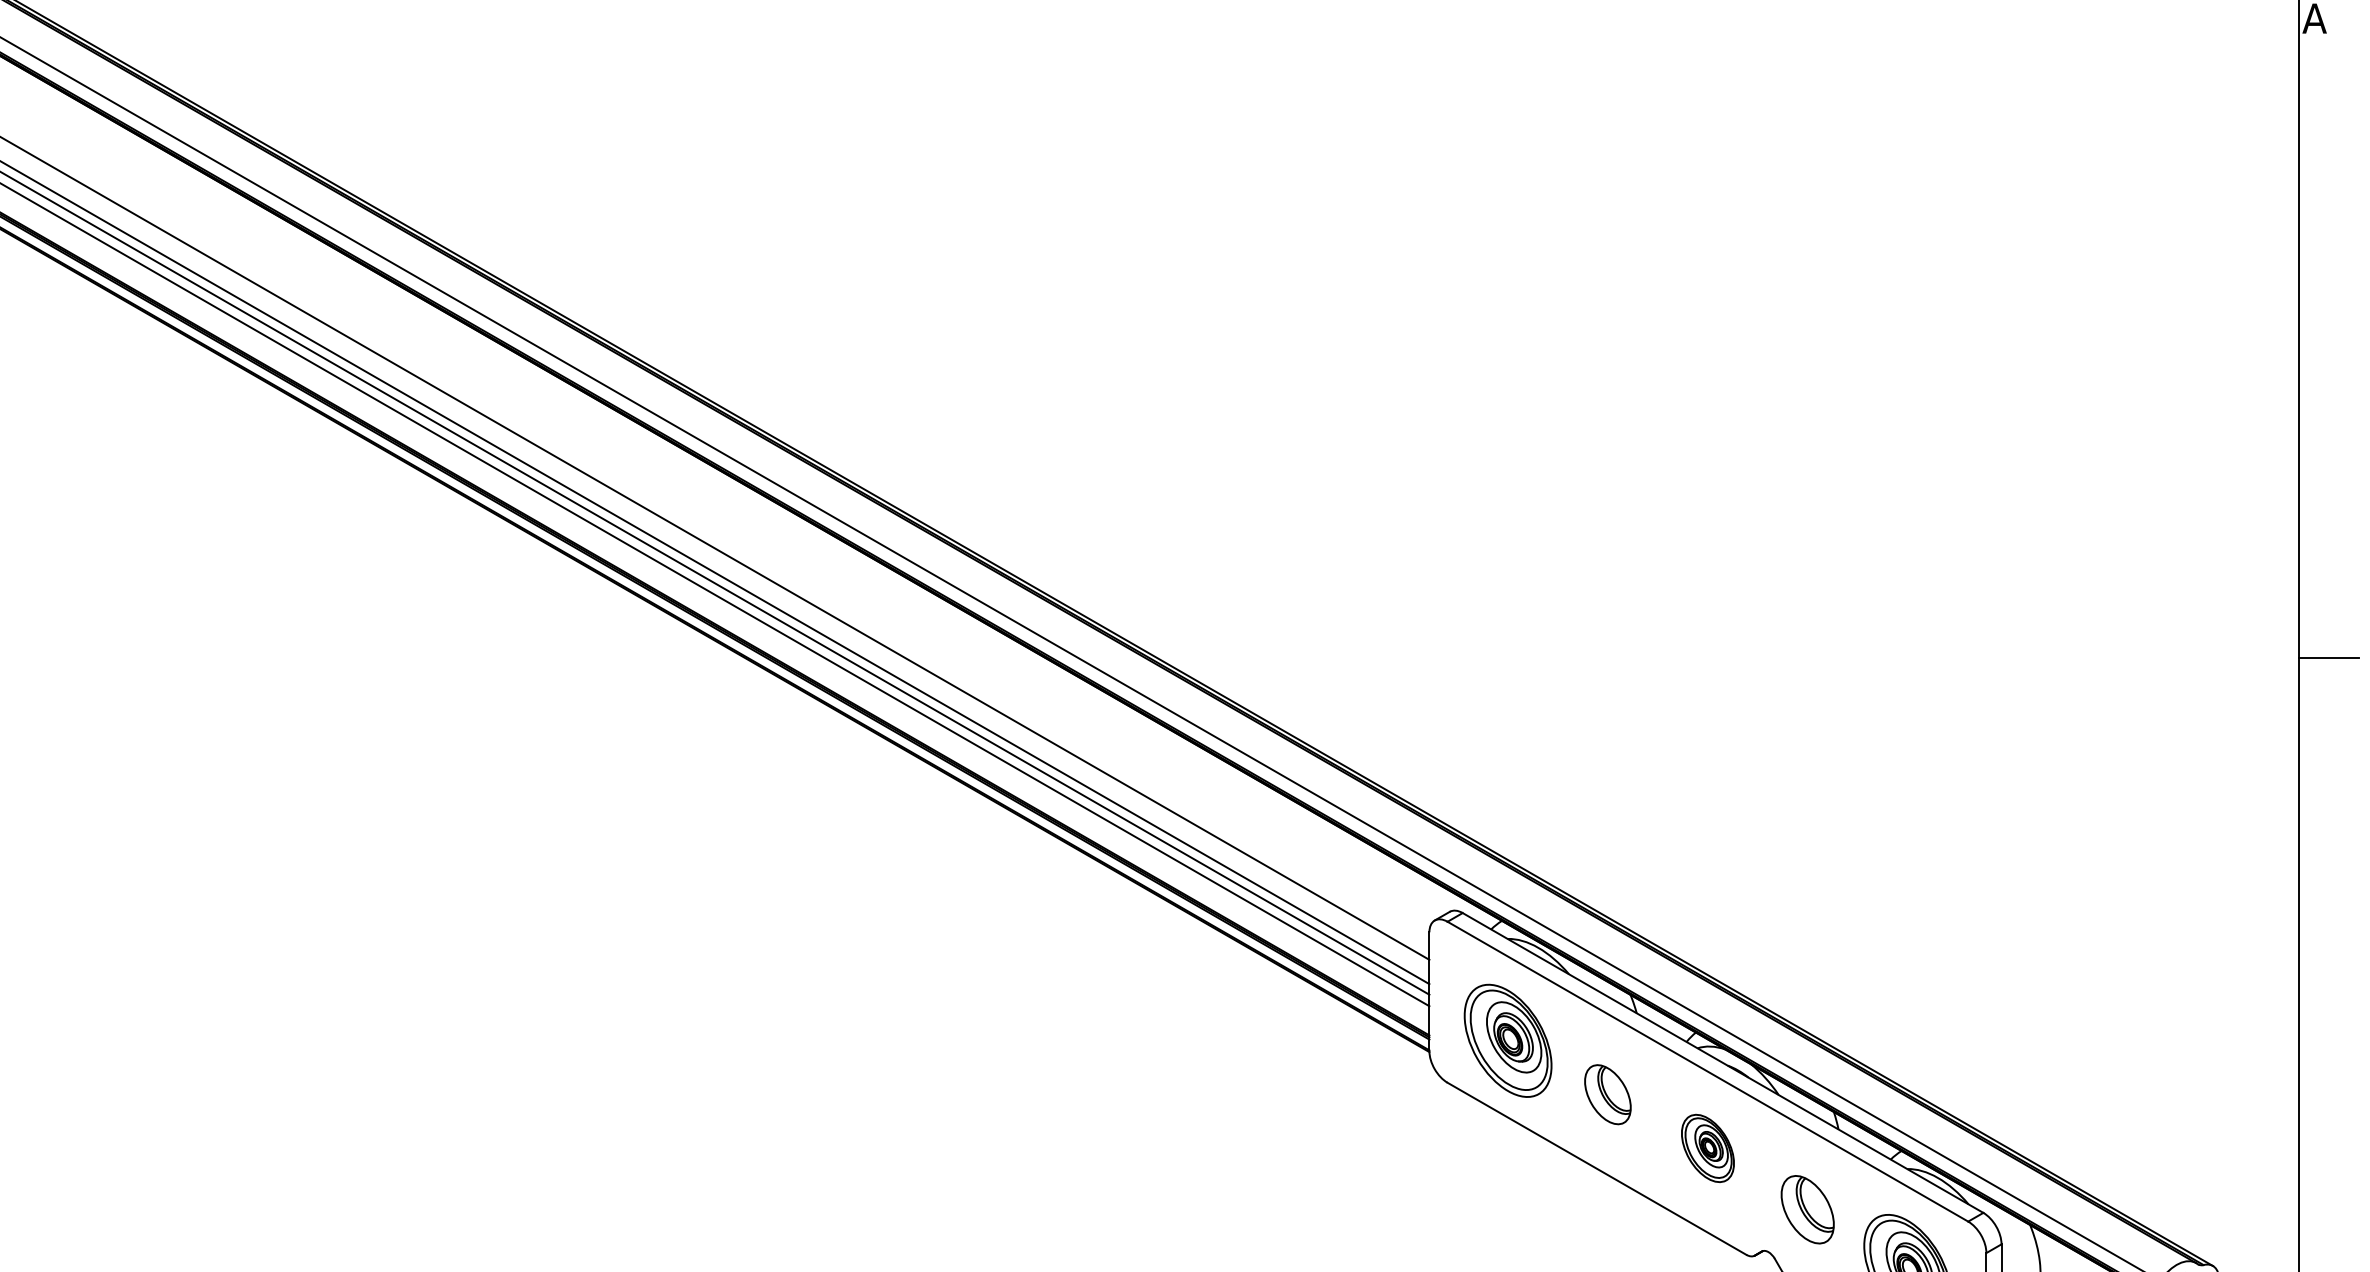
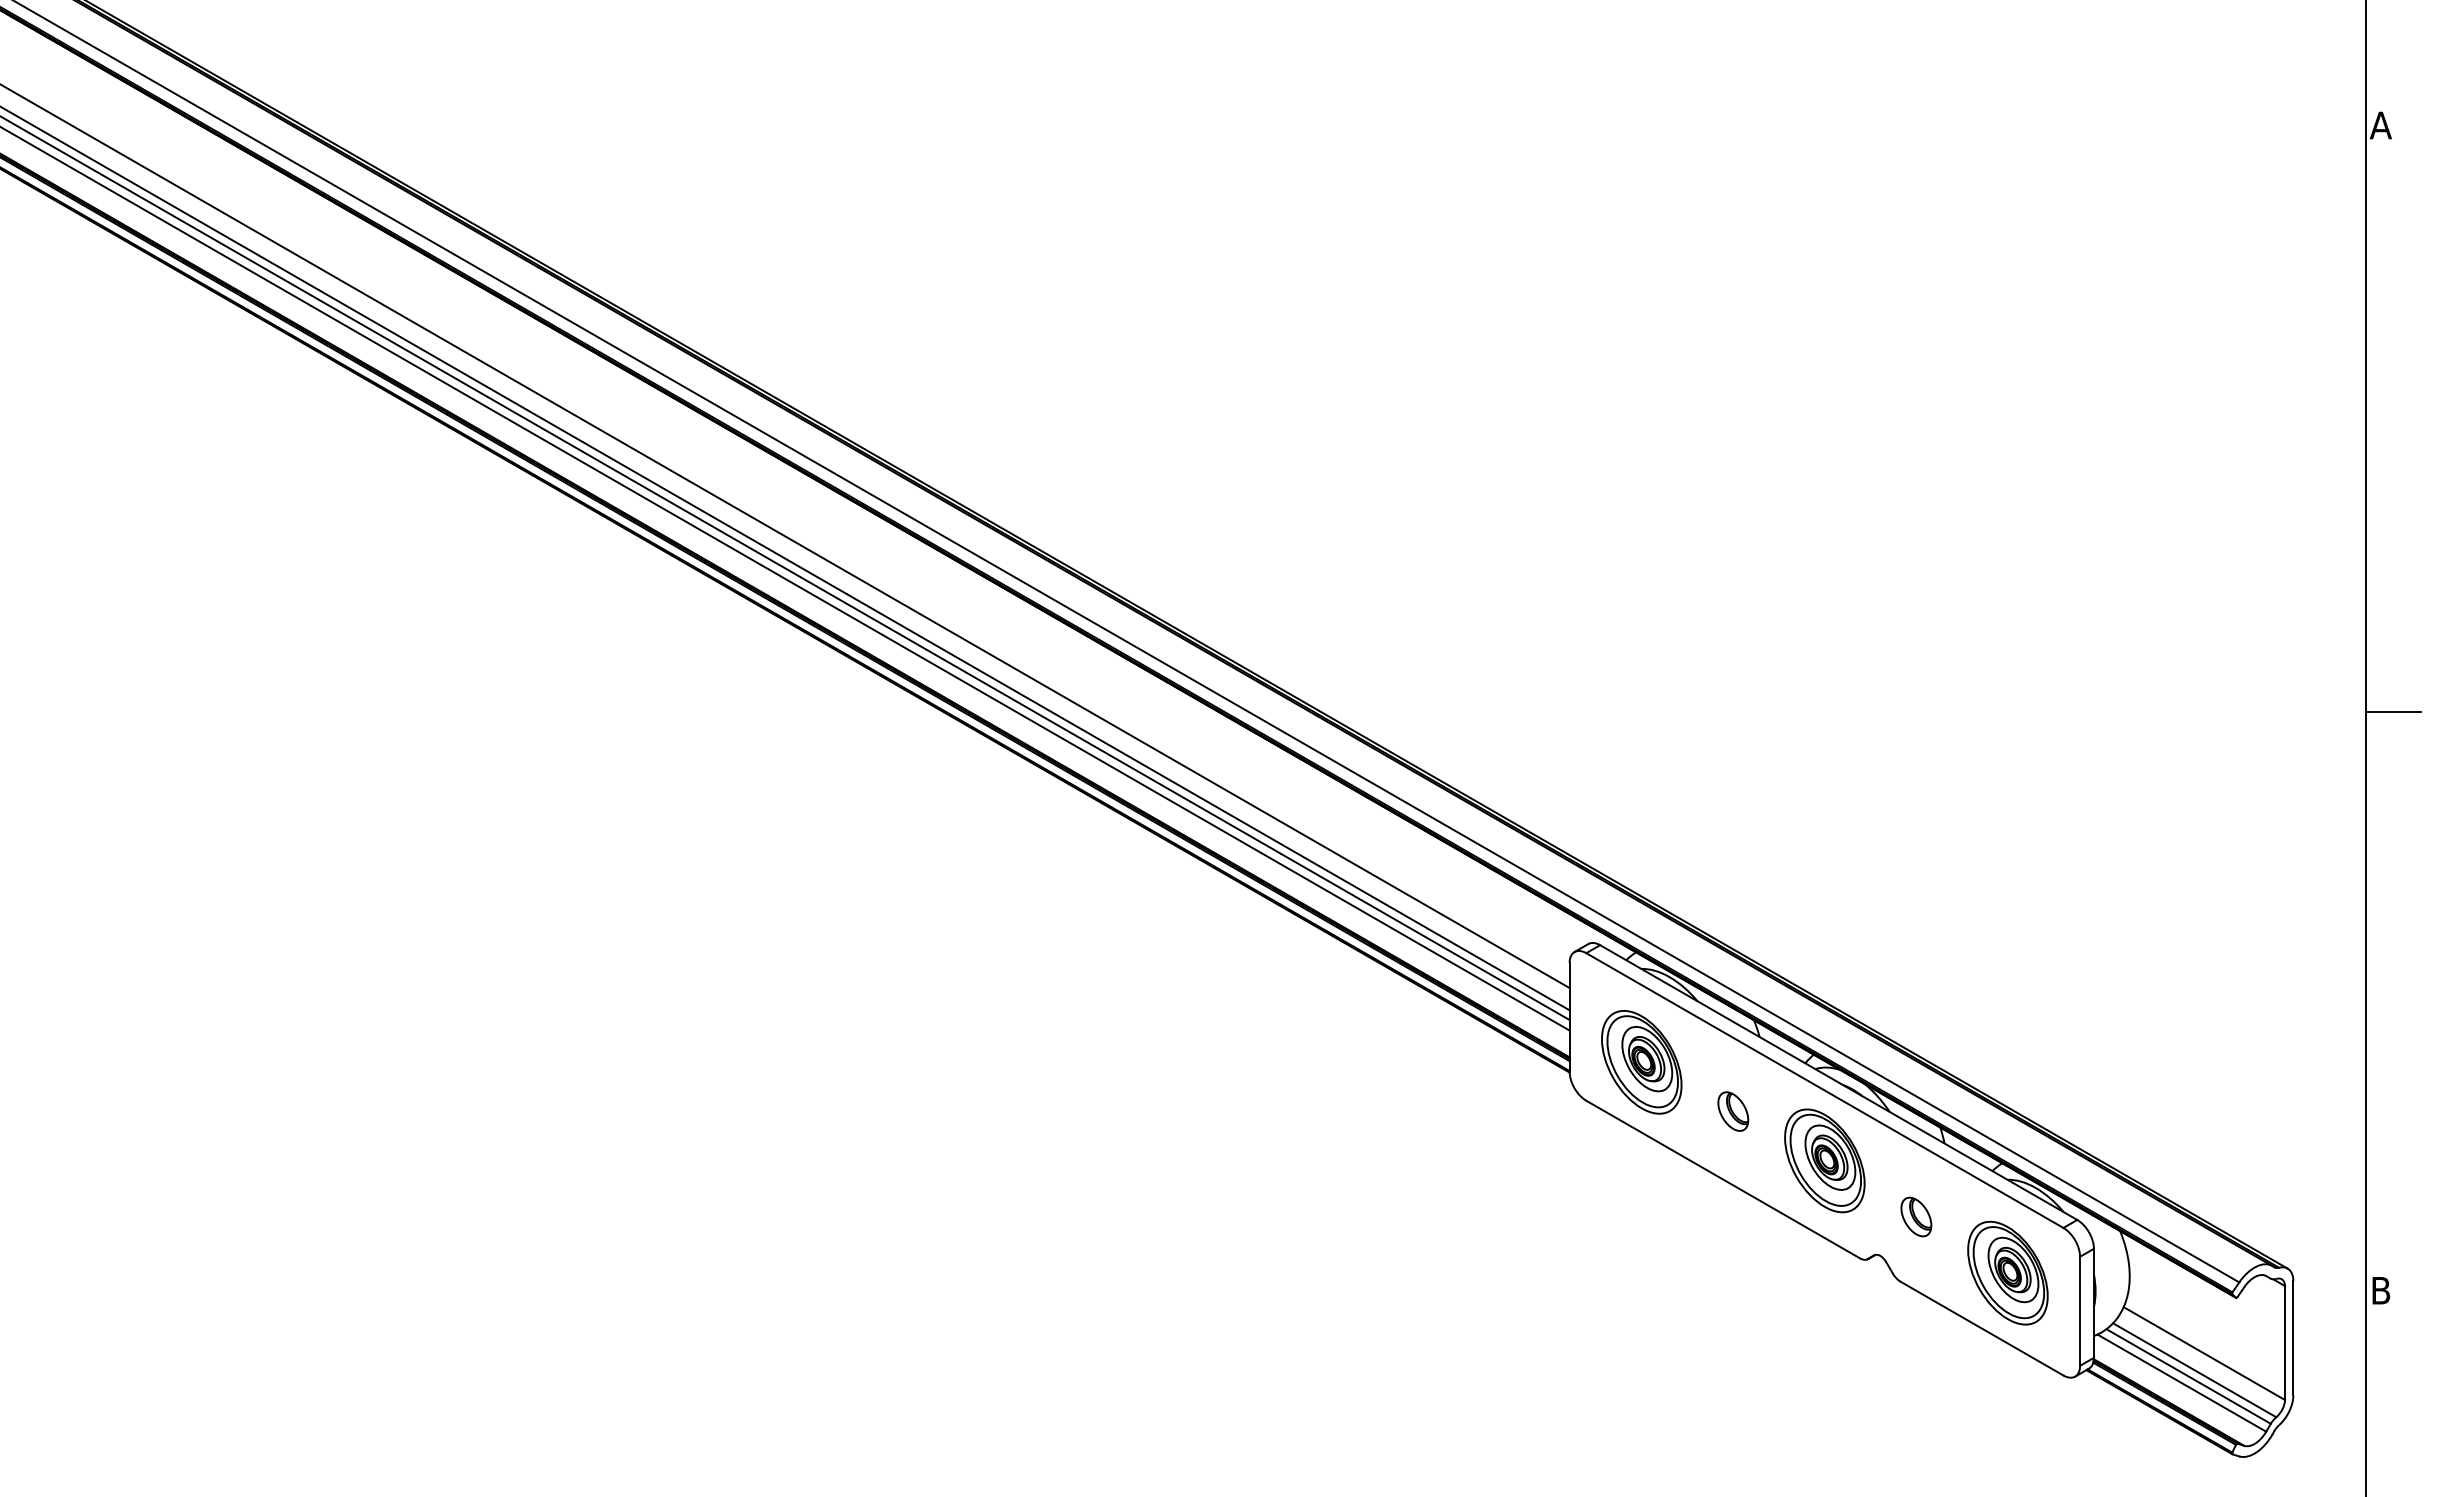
part: (1608, 1094) -> (1733, 1111), size x0.71
part: (1707, 1148) -> (1824, 1160), size x1.67
part: (1807, 1209) -> (1916, 1216), size x0.62

